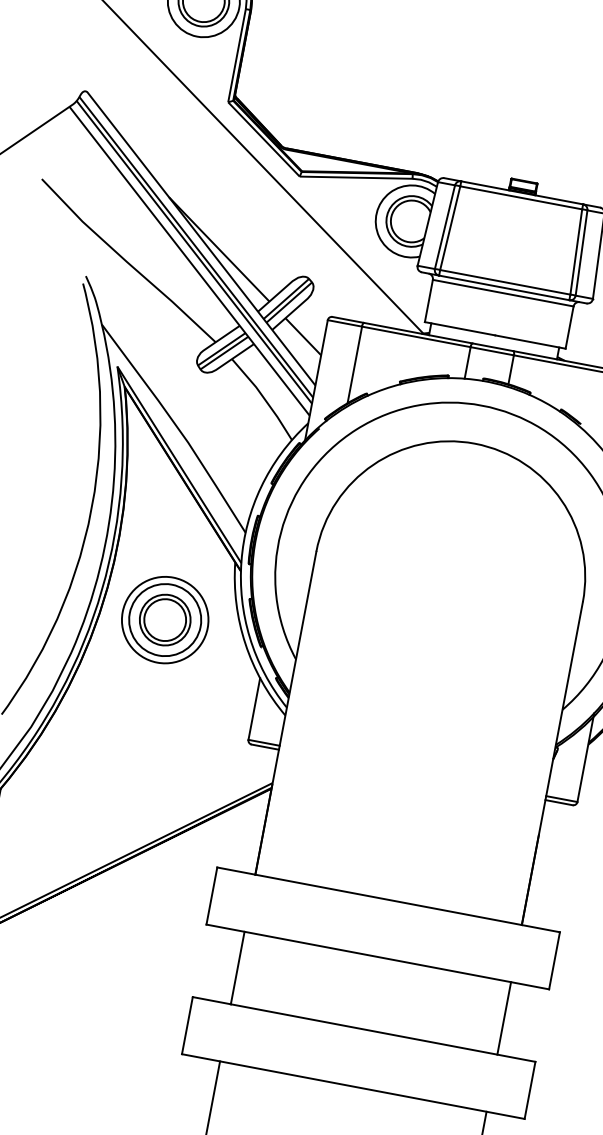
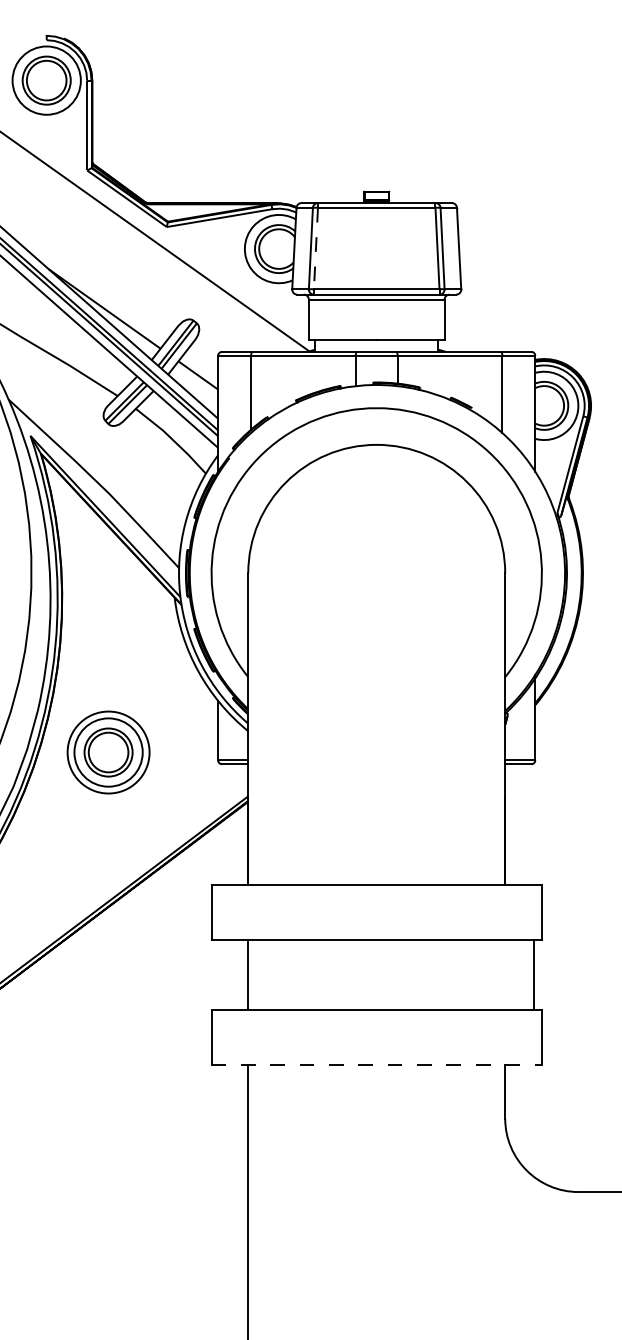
line: (449, 228) -> (315, 248), solid -> dashed
part: (165, 620) -> (108, 752), moved
line: (504, 1018) -> (534, 974), moved
line: (354, 1086) -> (377, 1064), solid -> dashed

